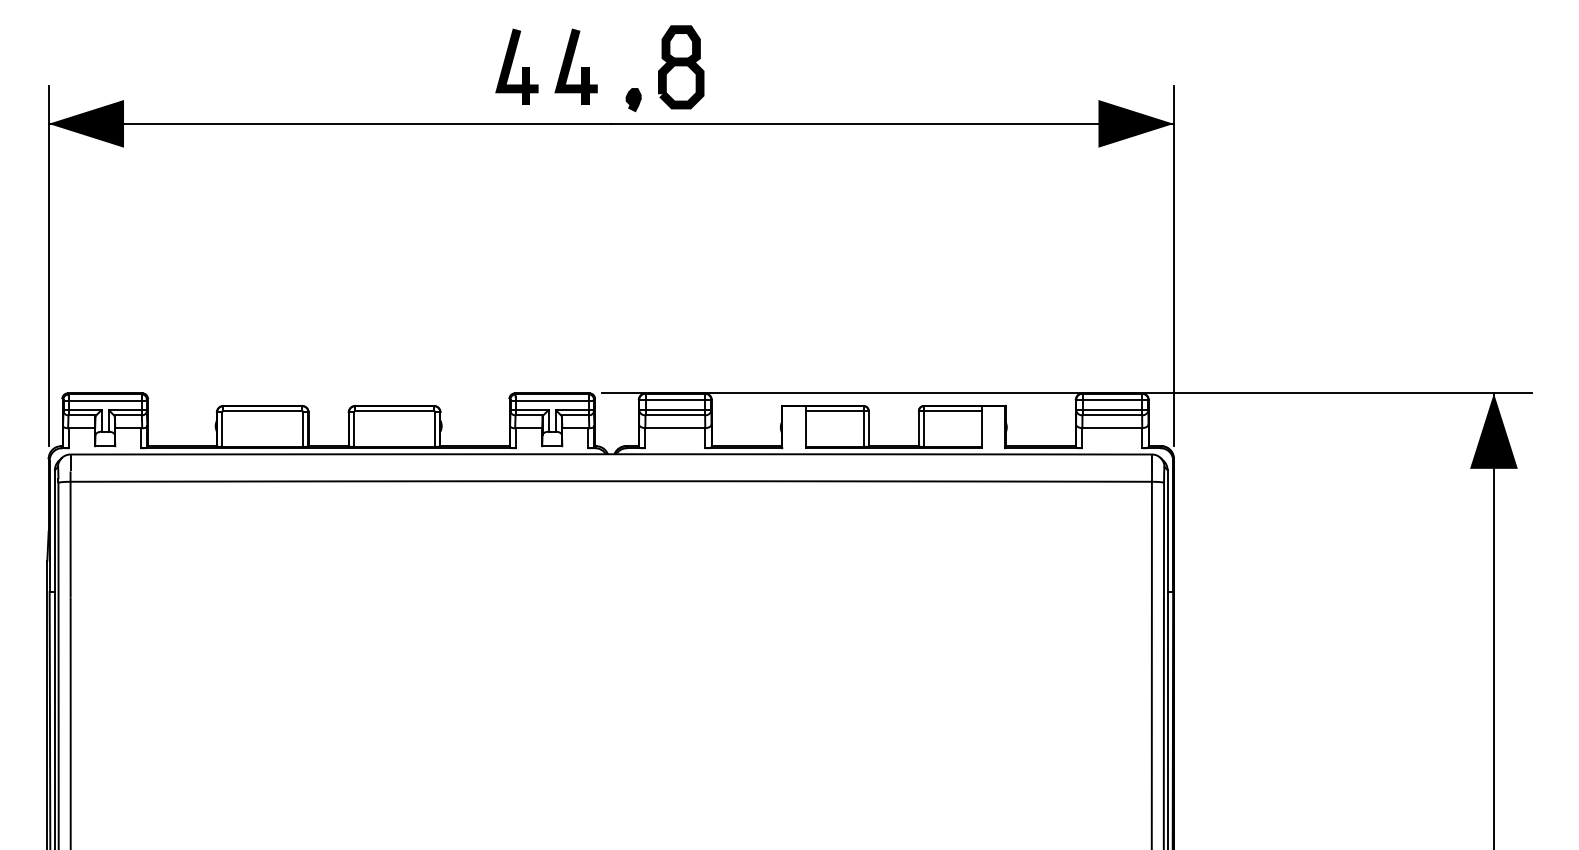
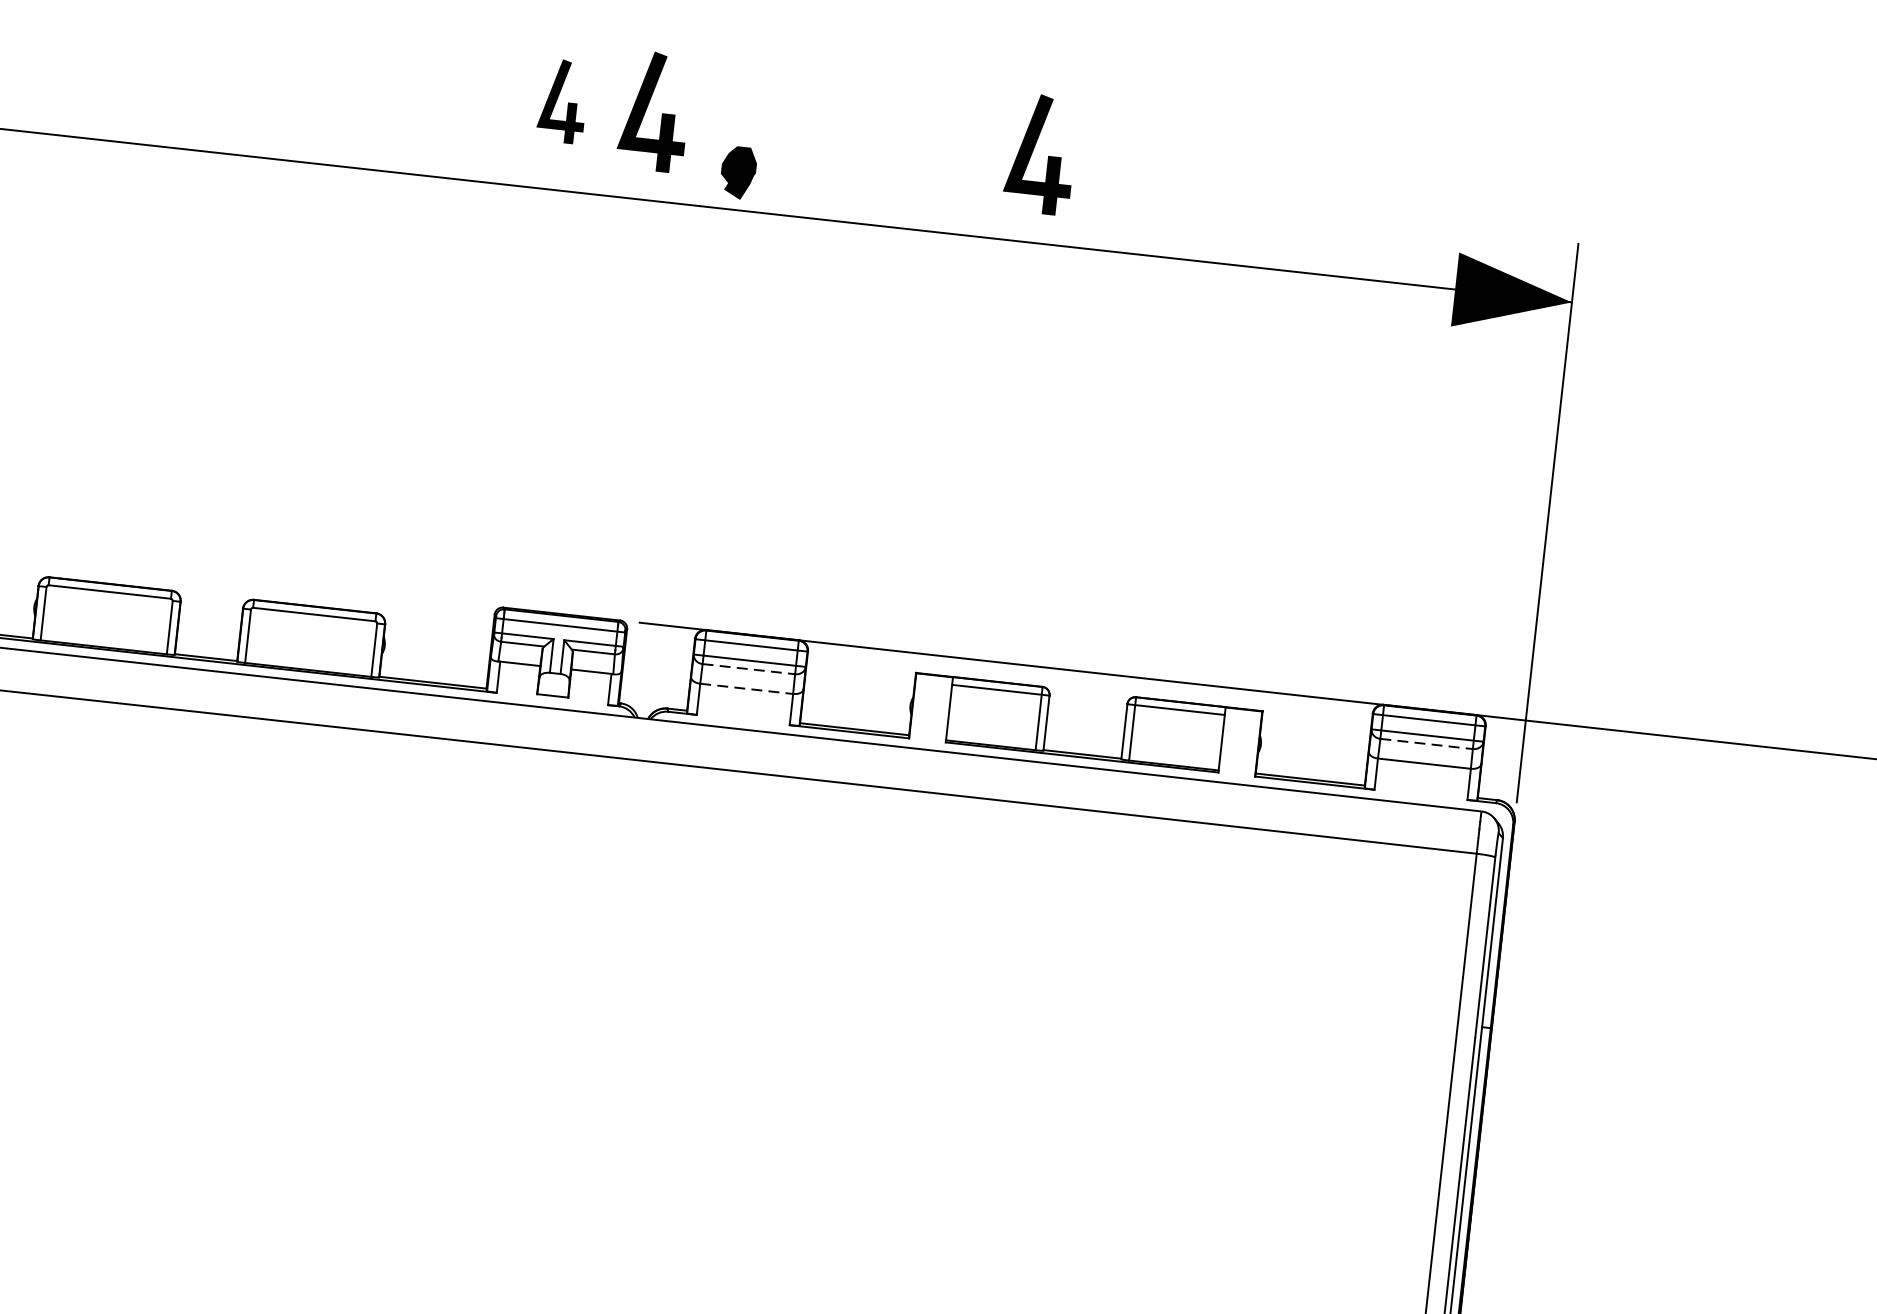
part: (516, 66) -> (562, 100), size x0.7
part: (824, 66) -> (1040, 153), added
part: (681, 67) -> (818, 130), removed
part: (633, 100) -> (737, 173), size x1.4
line: (675, 415) -> (749, 669), solid -> dashed
line: (1112, 415) -> (1426, 744), solid -> dashed
line: (675, 428) -> (746, 689), solid -> dashed

